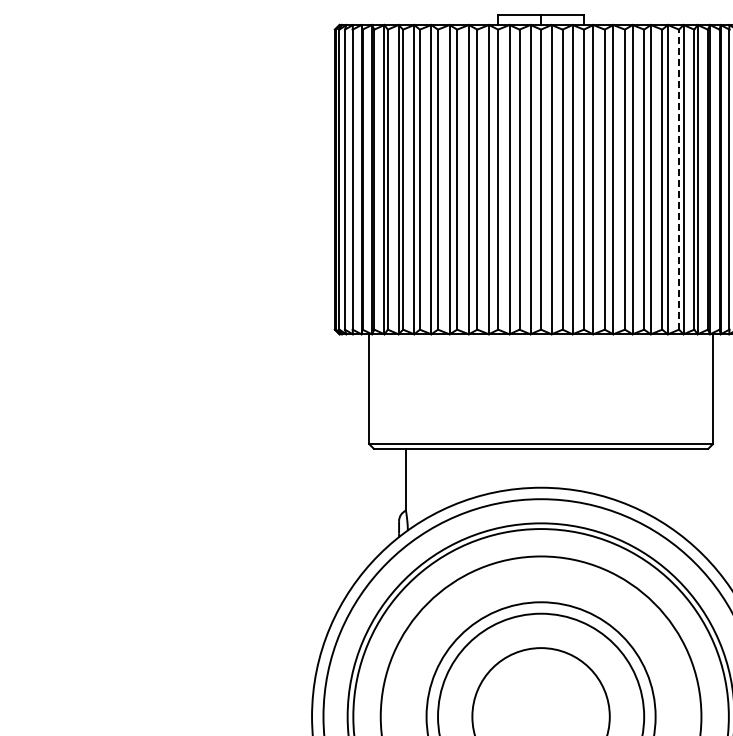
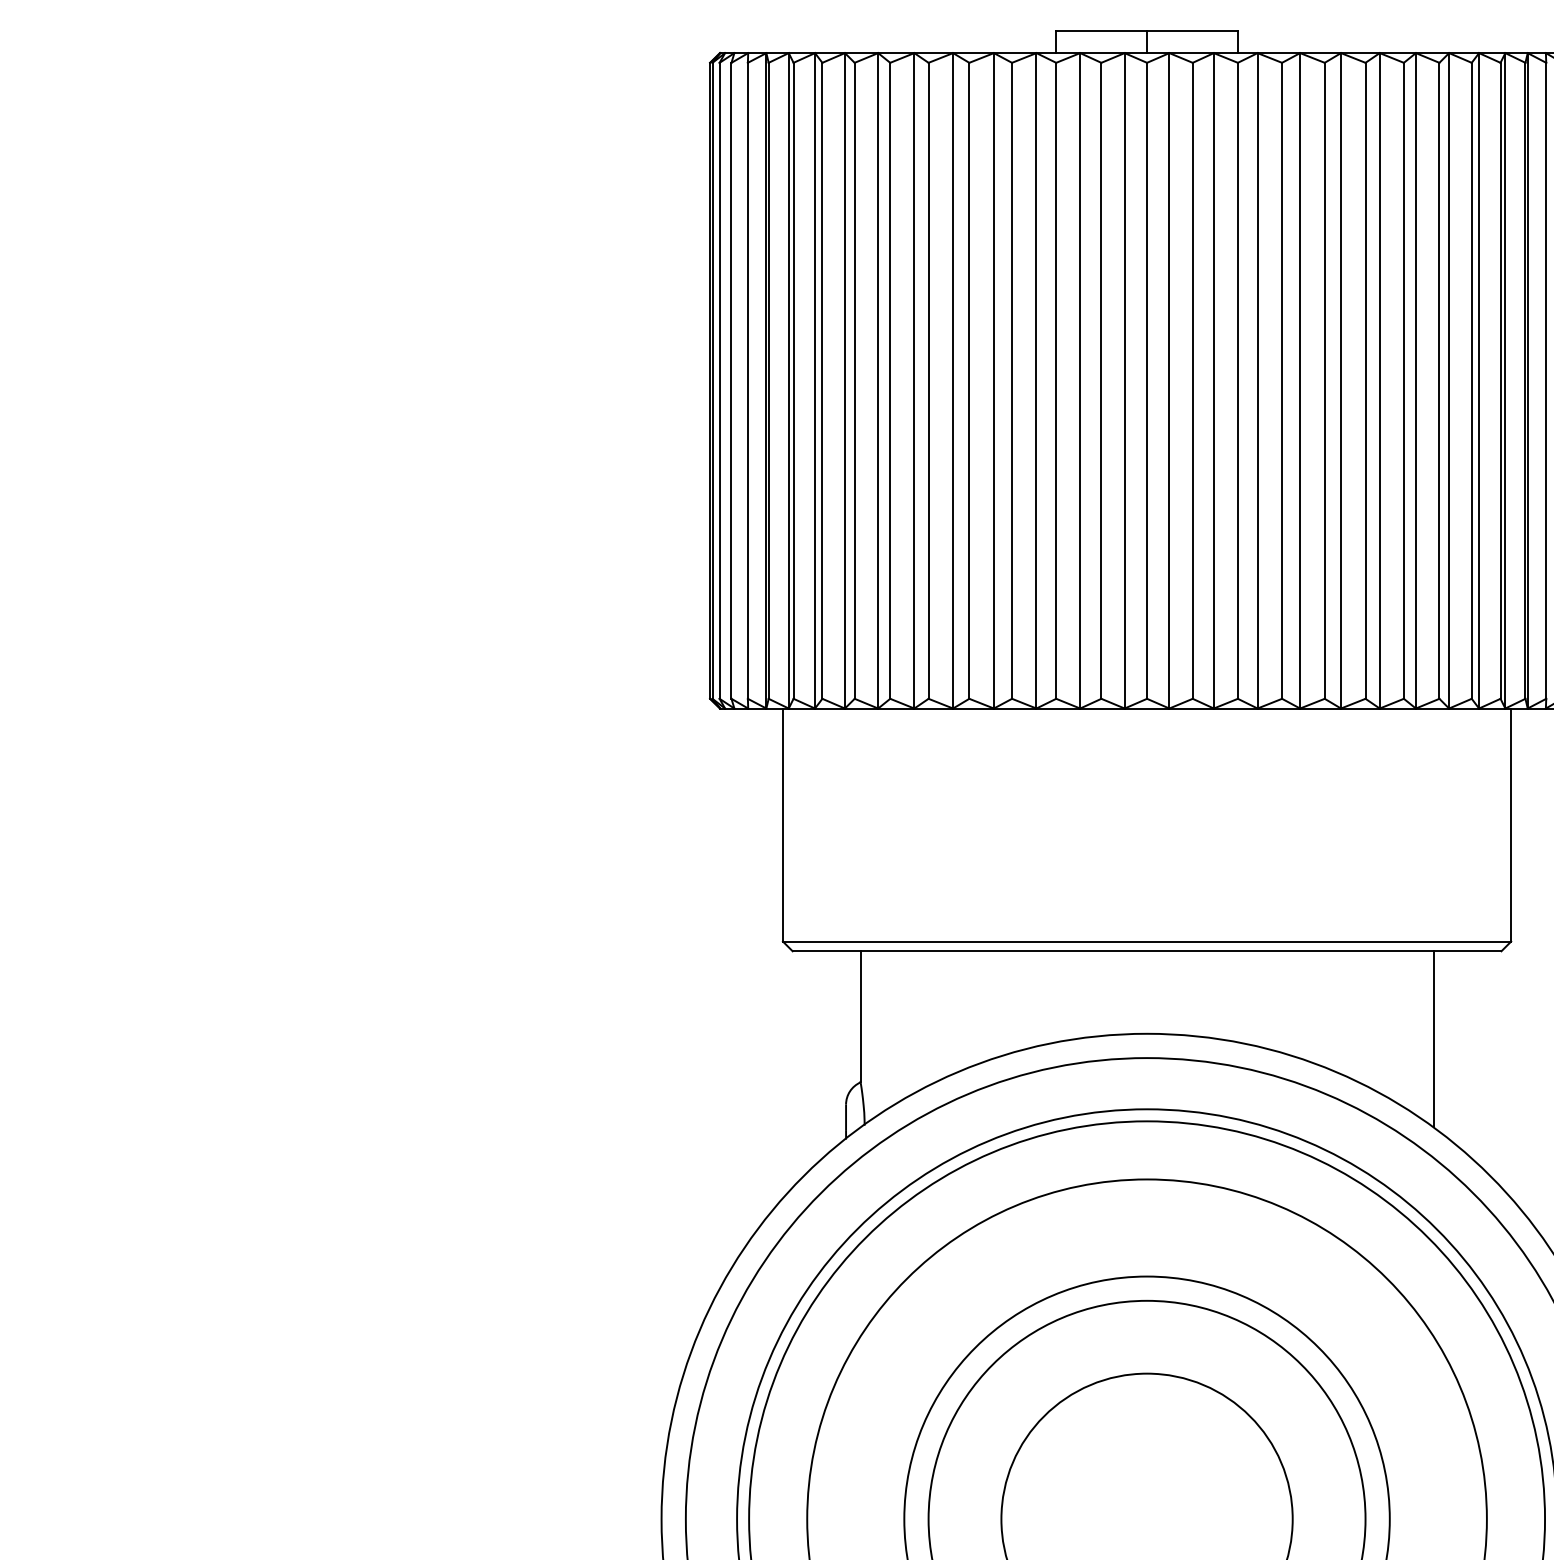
line: (679, 179) -> (1440, 380), dashed -> solid
line: (676, 489) -> (1434, 1037), added

